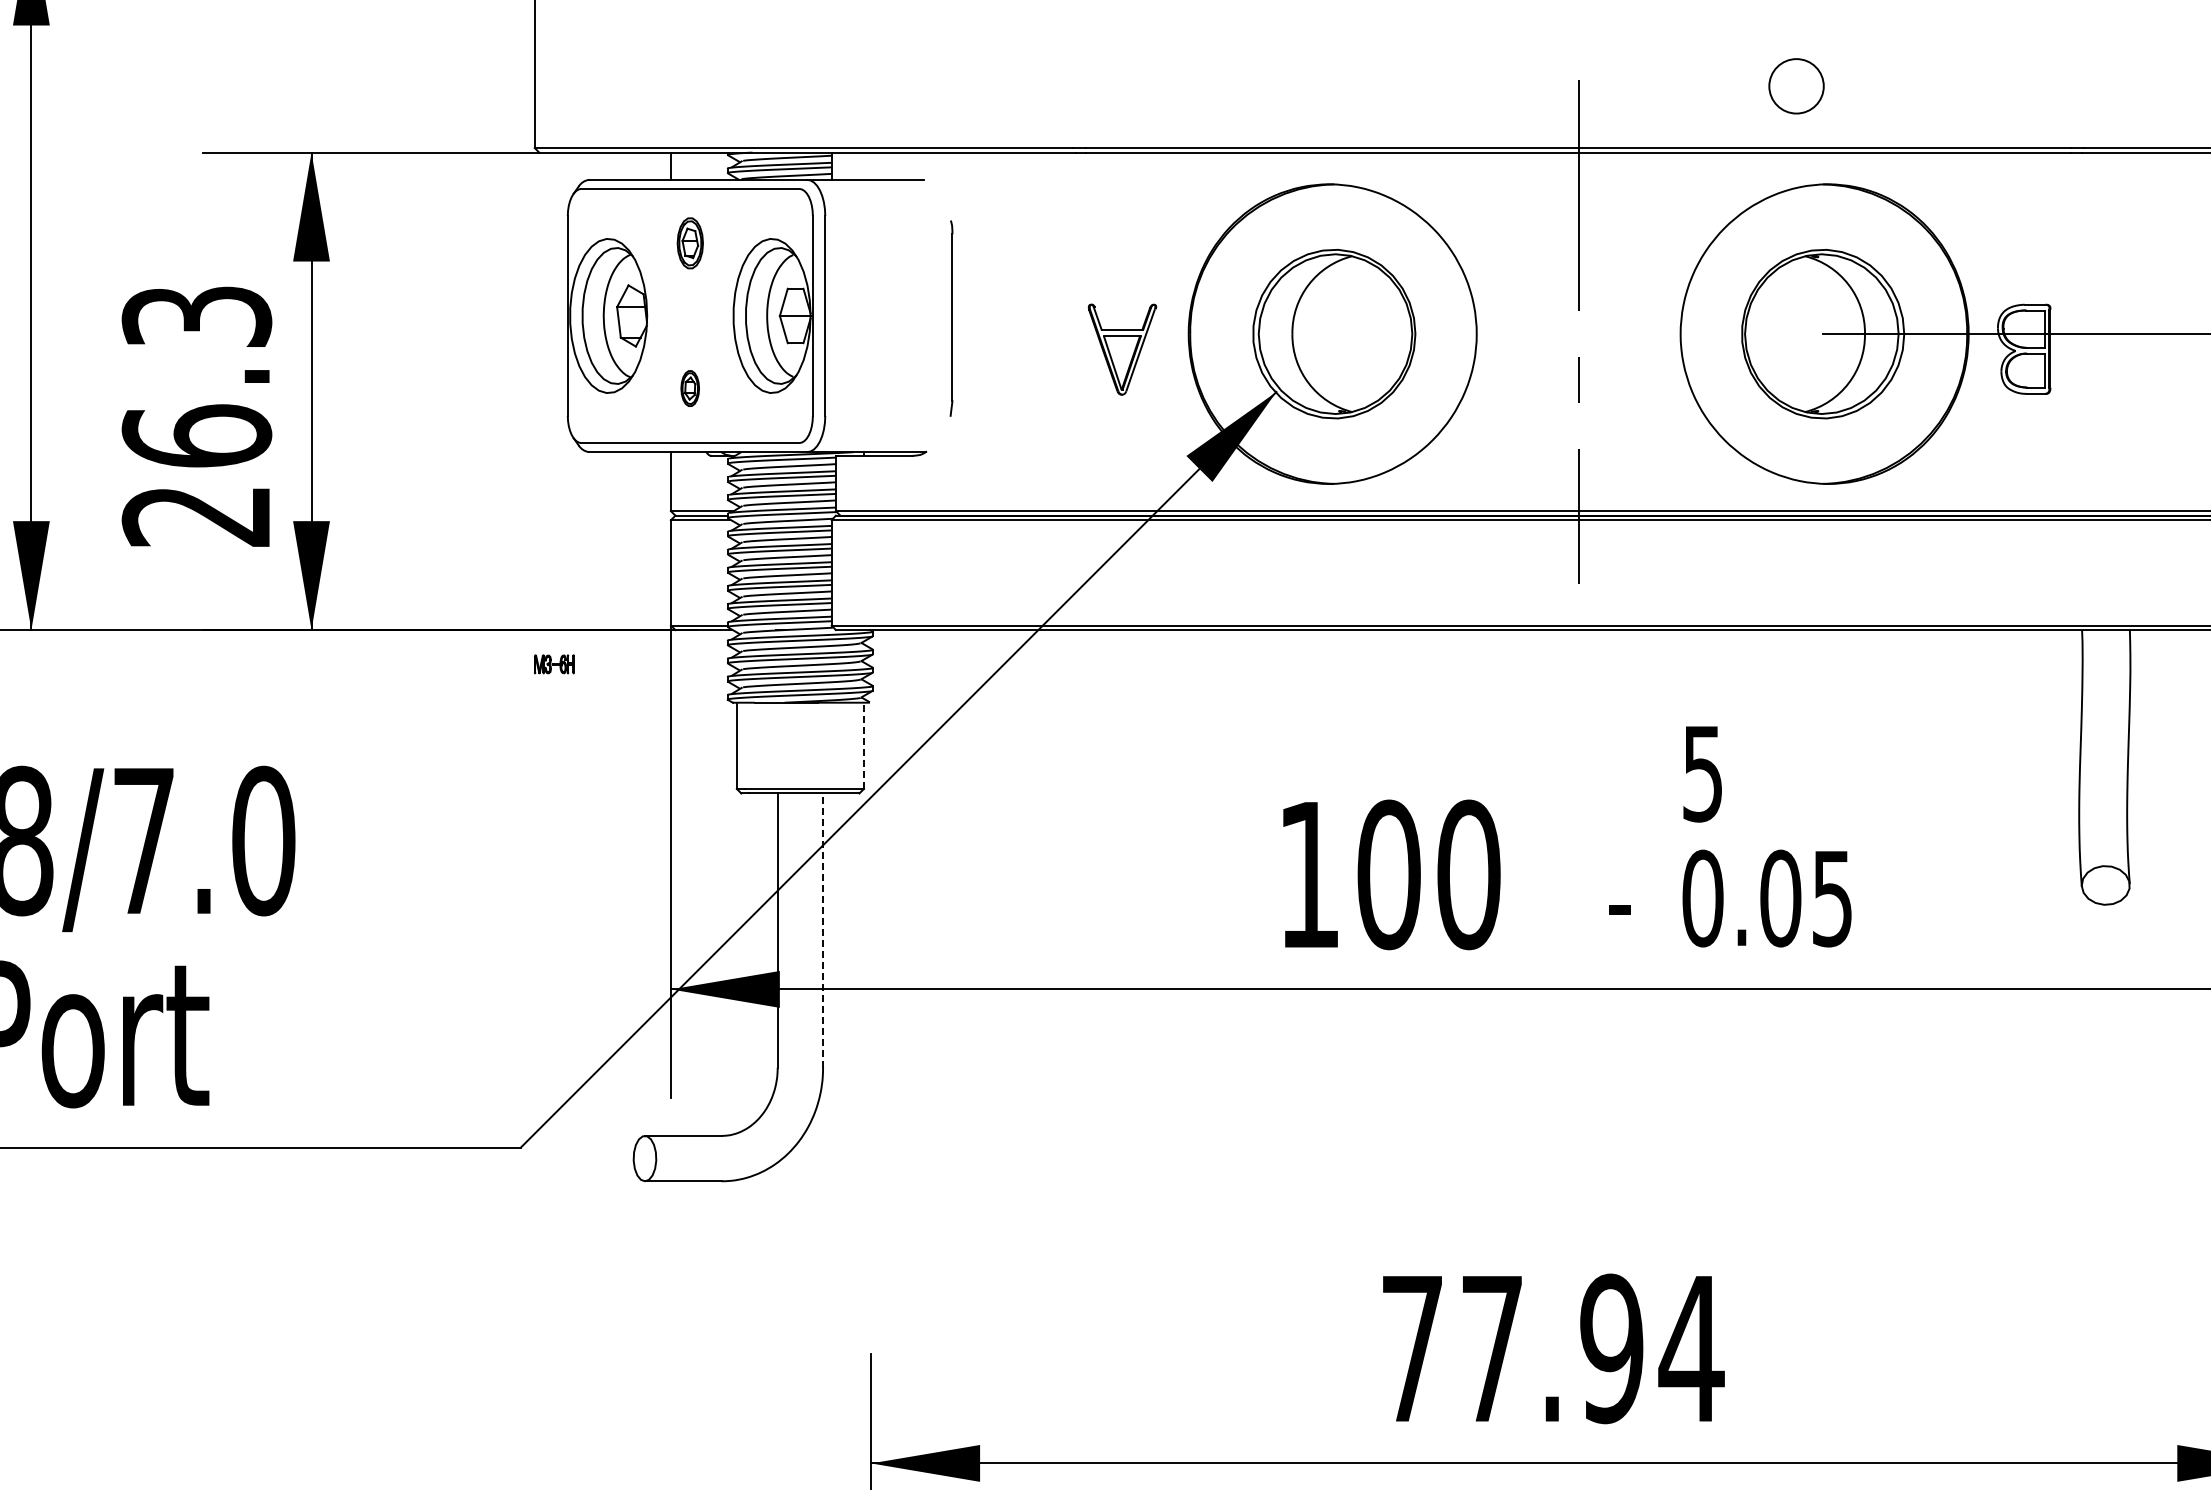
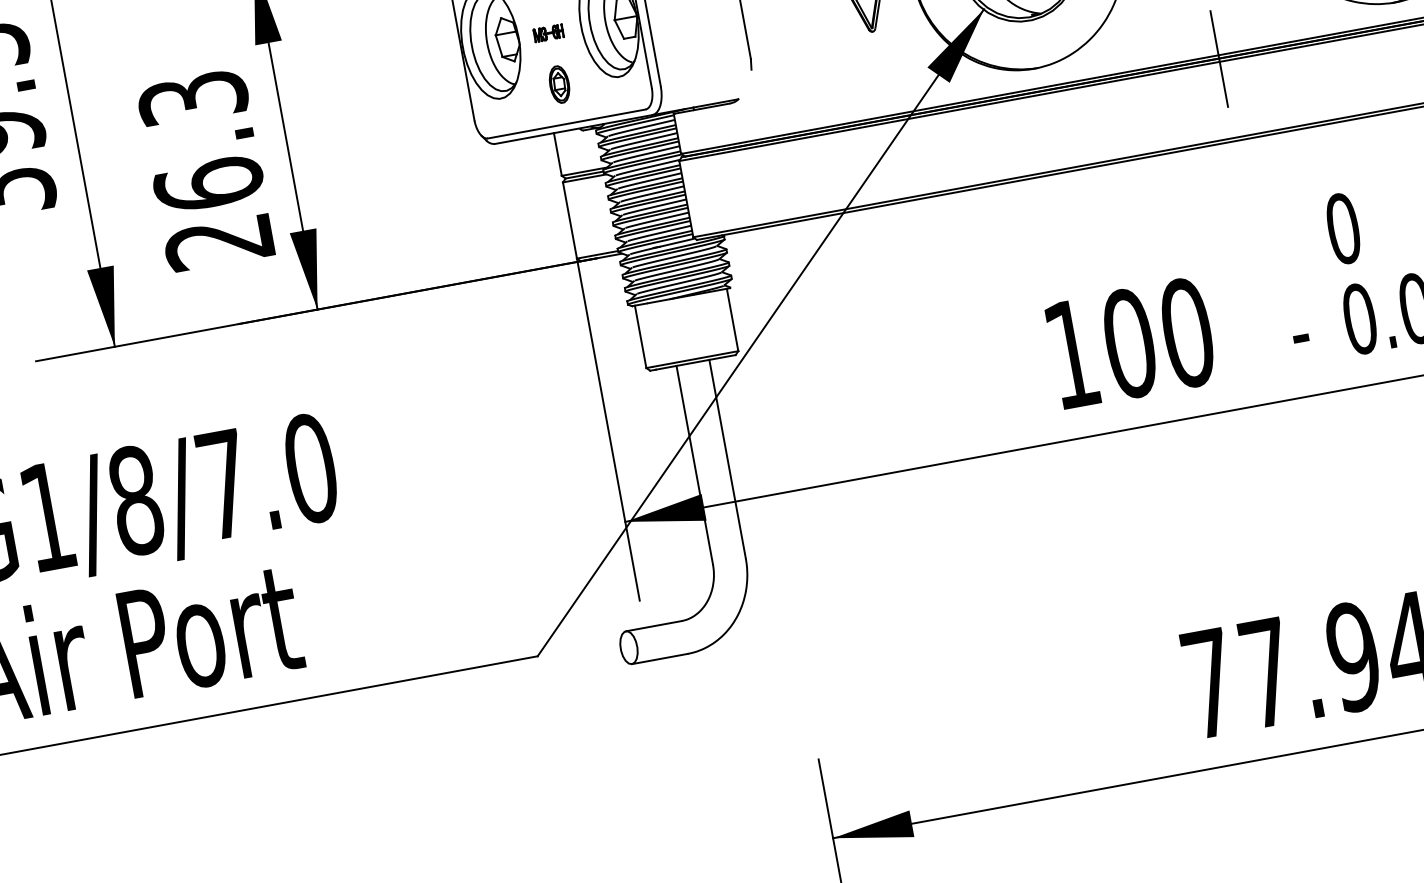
part: (689, 388) -> (558, 84), size x1.43
part: (554, 664) -> (548, 33), moved
line: (863, 745) -> (732, 319), dashed -> solid
text: (1702, 773) -> (1342, 228), 5 -> 0
line: (823, 930) -> (727, 458), dashed -> solid

